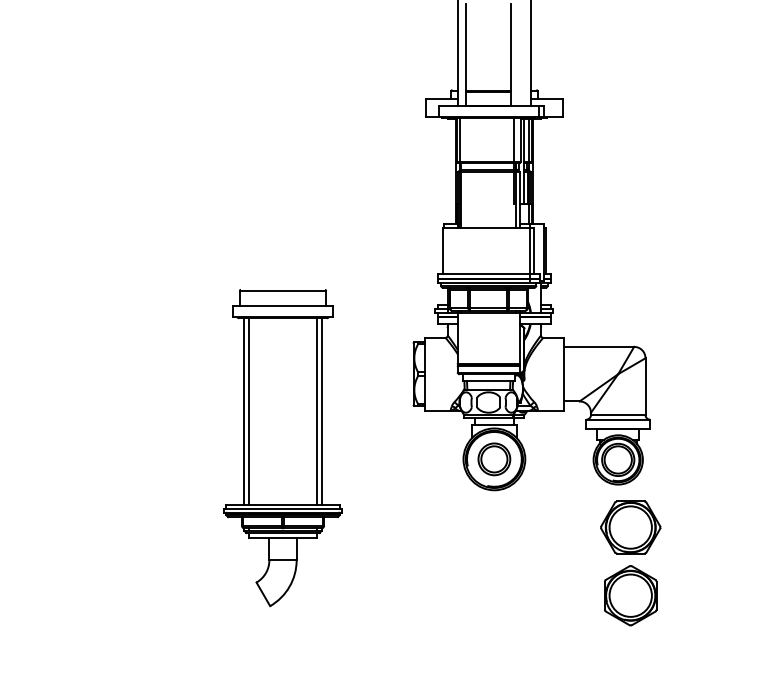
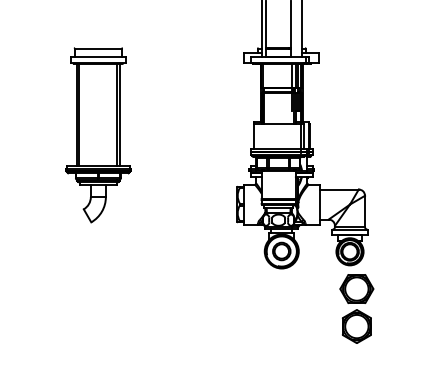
part: (283, 448) -> (98, 135), moved

